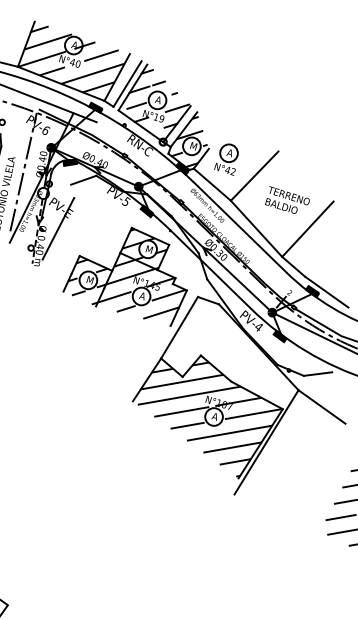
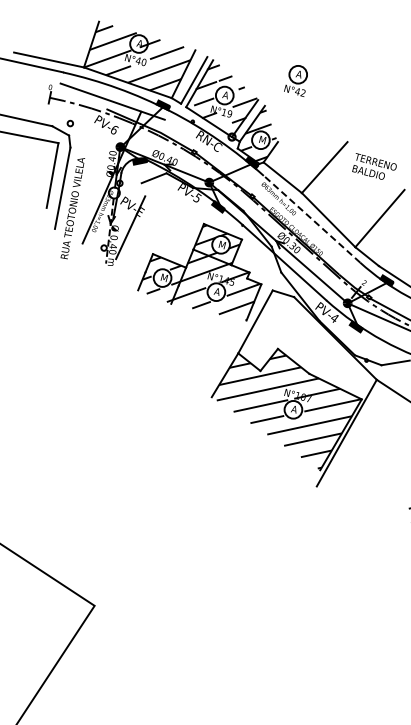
part: (226, 158) -> (295, 80), moved
line: (23, 172) -> (93, 172), removed
text: (287, 200) -> (374, 166), moved
line: (240, 227) -> (312, 219), solid -> dashed

